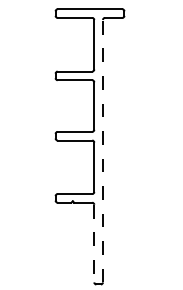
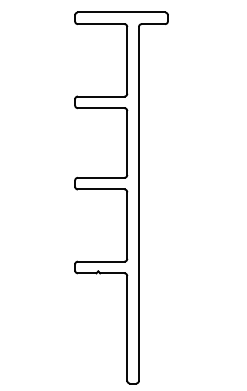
line: (102, 150) -> (138, 202), dashed -> solid
line: (94, 243) -> (127, 328), dashed -> solid

